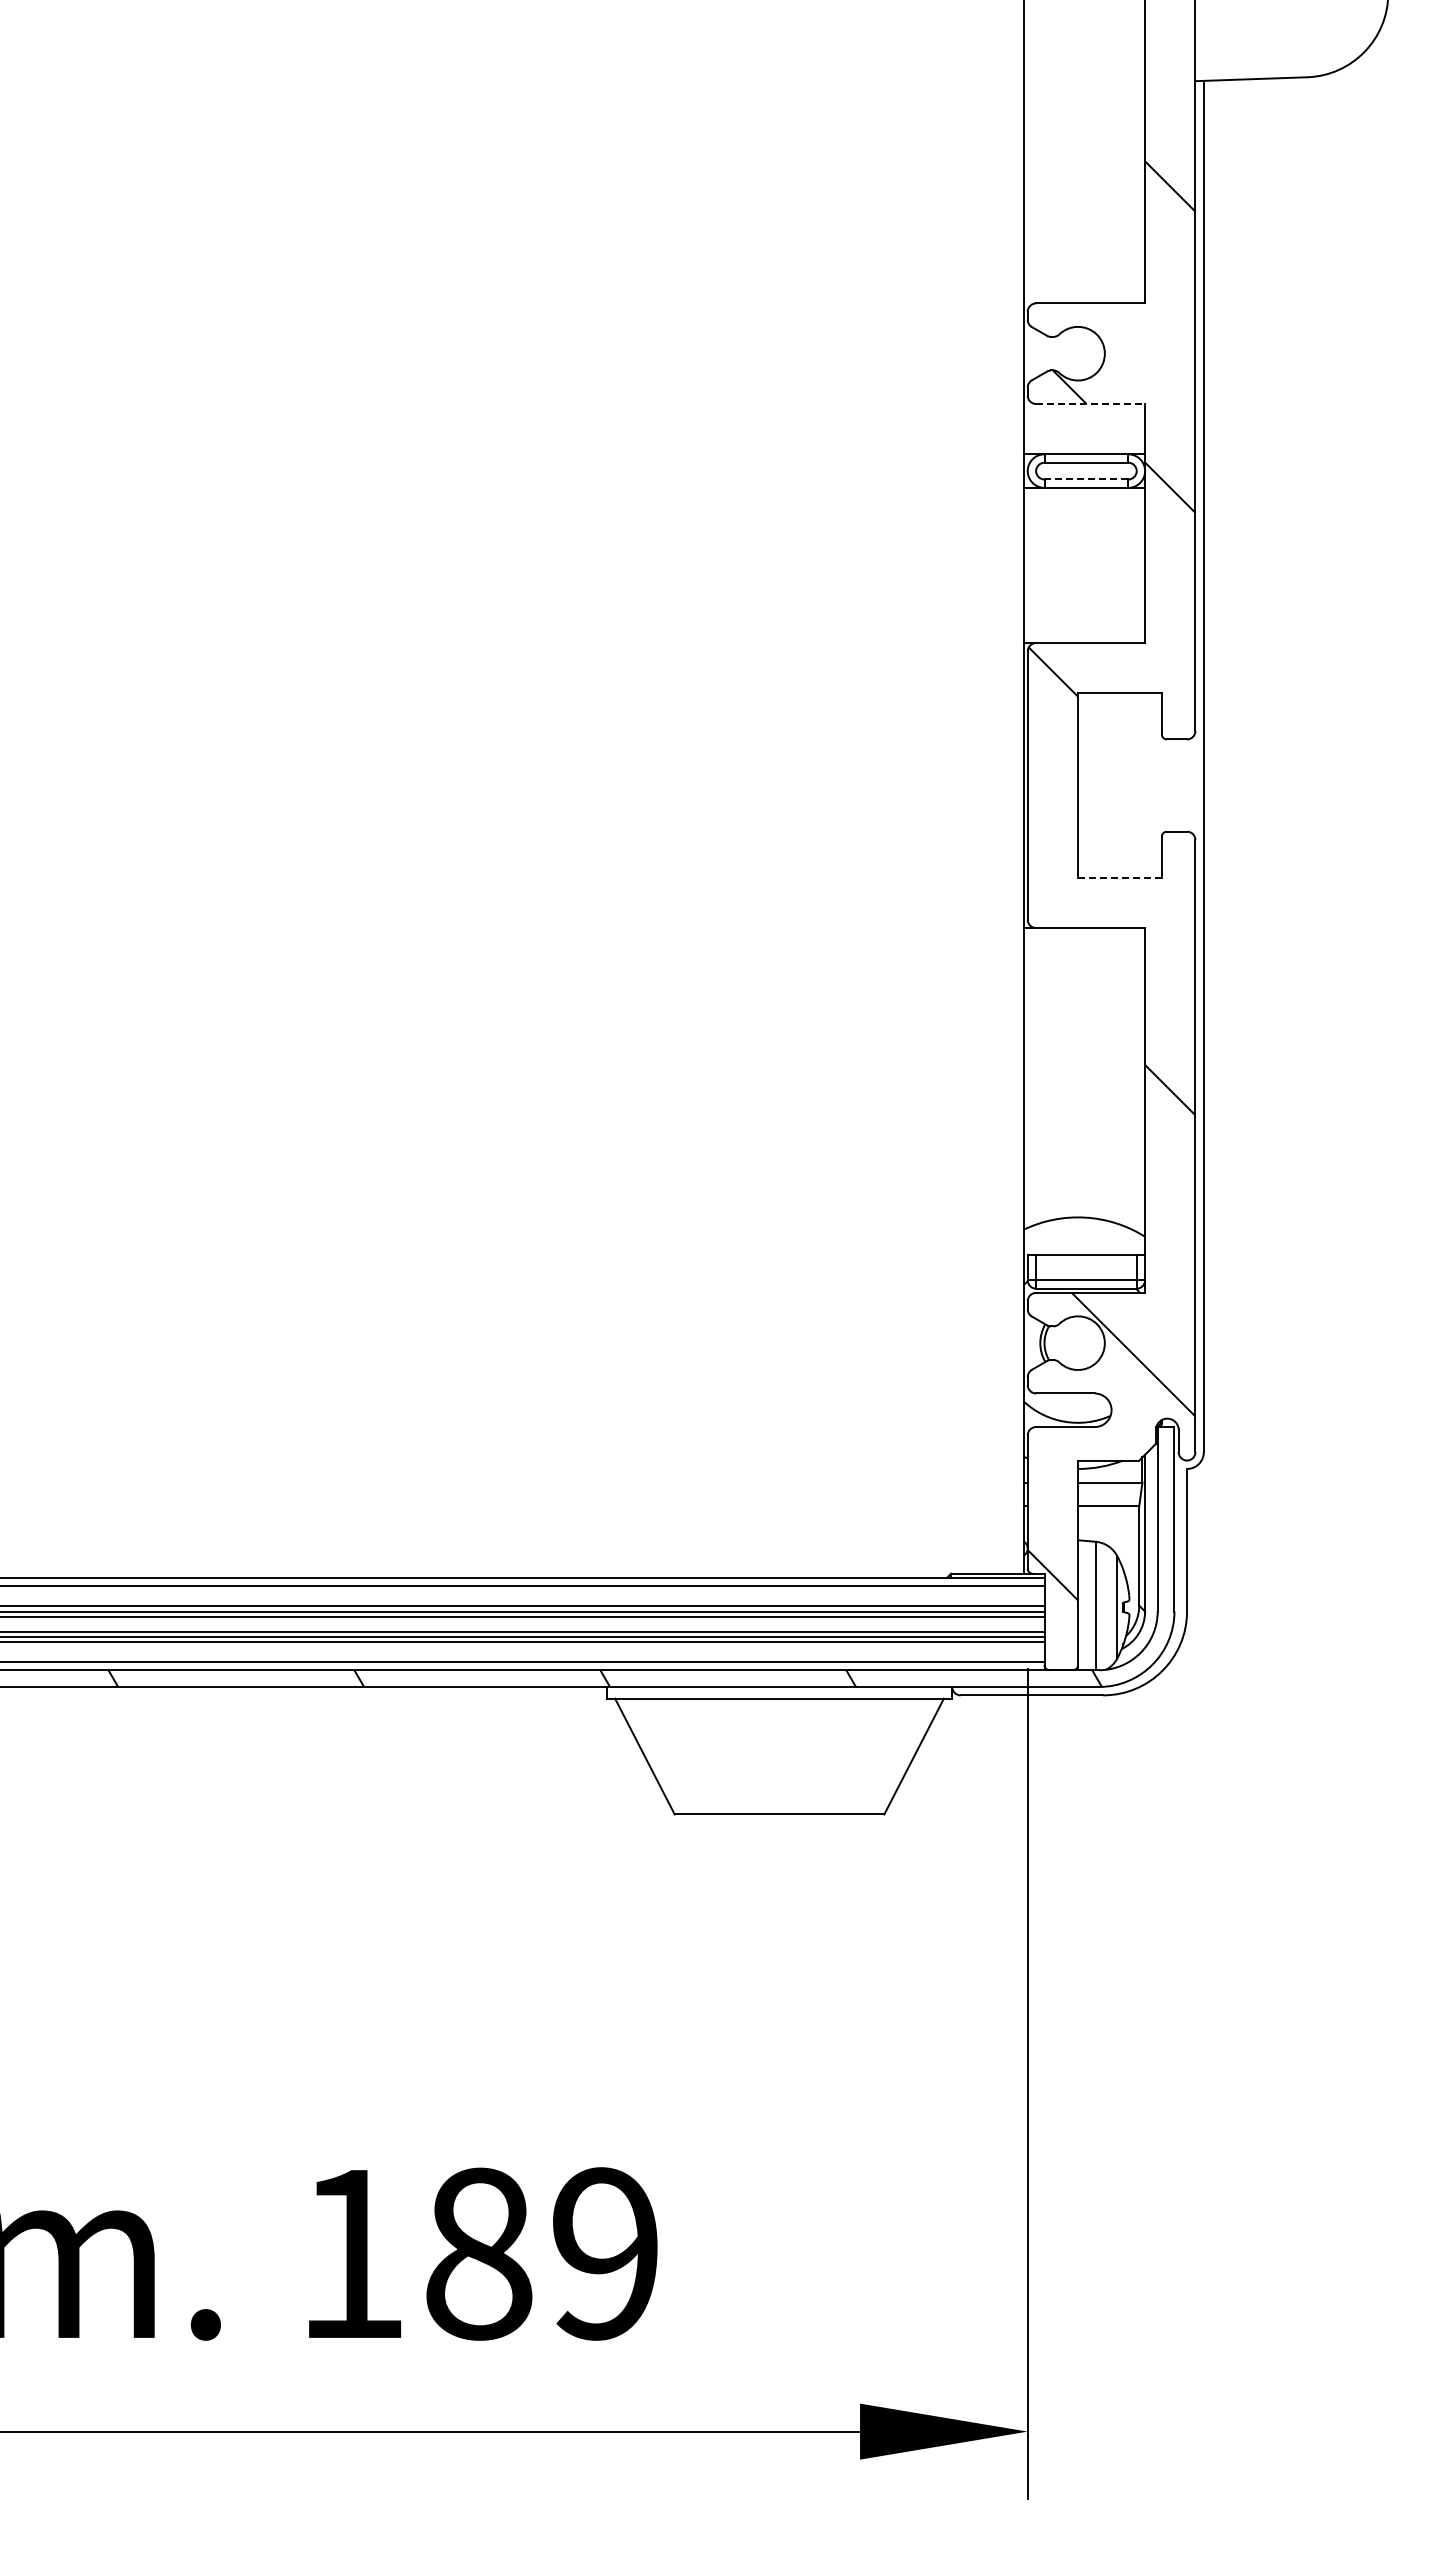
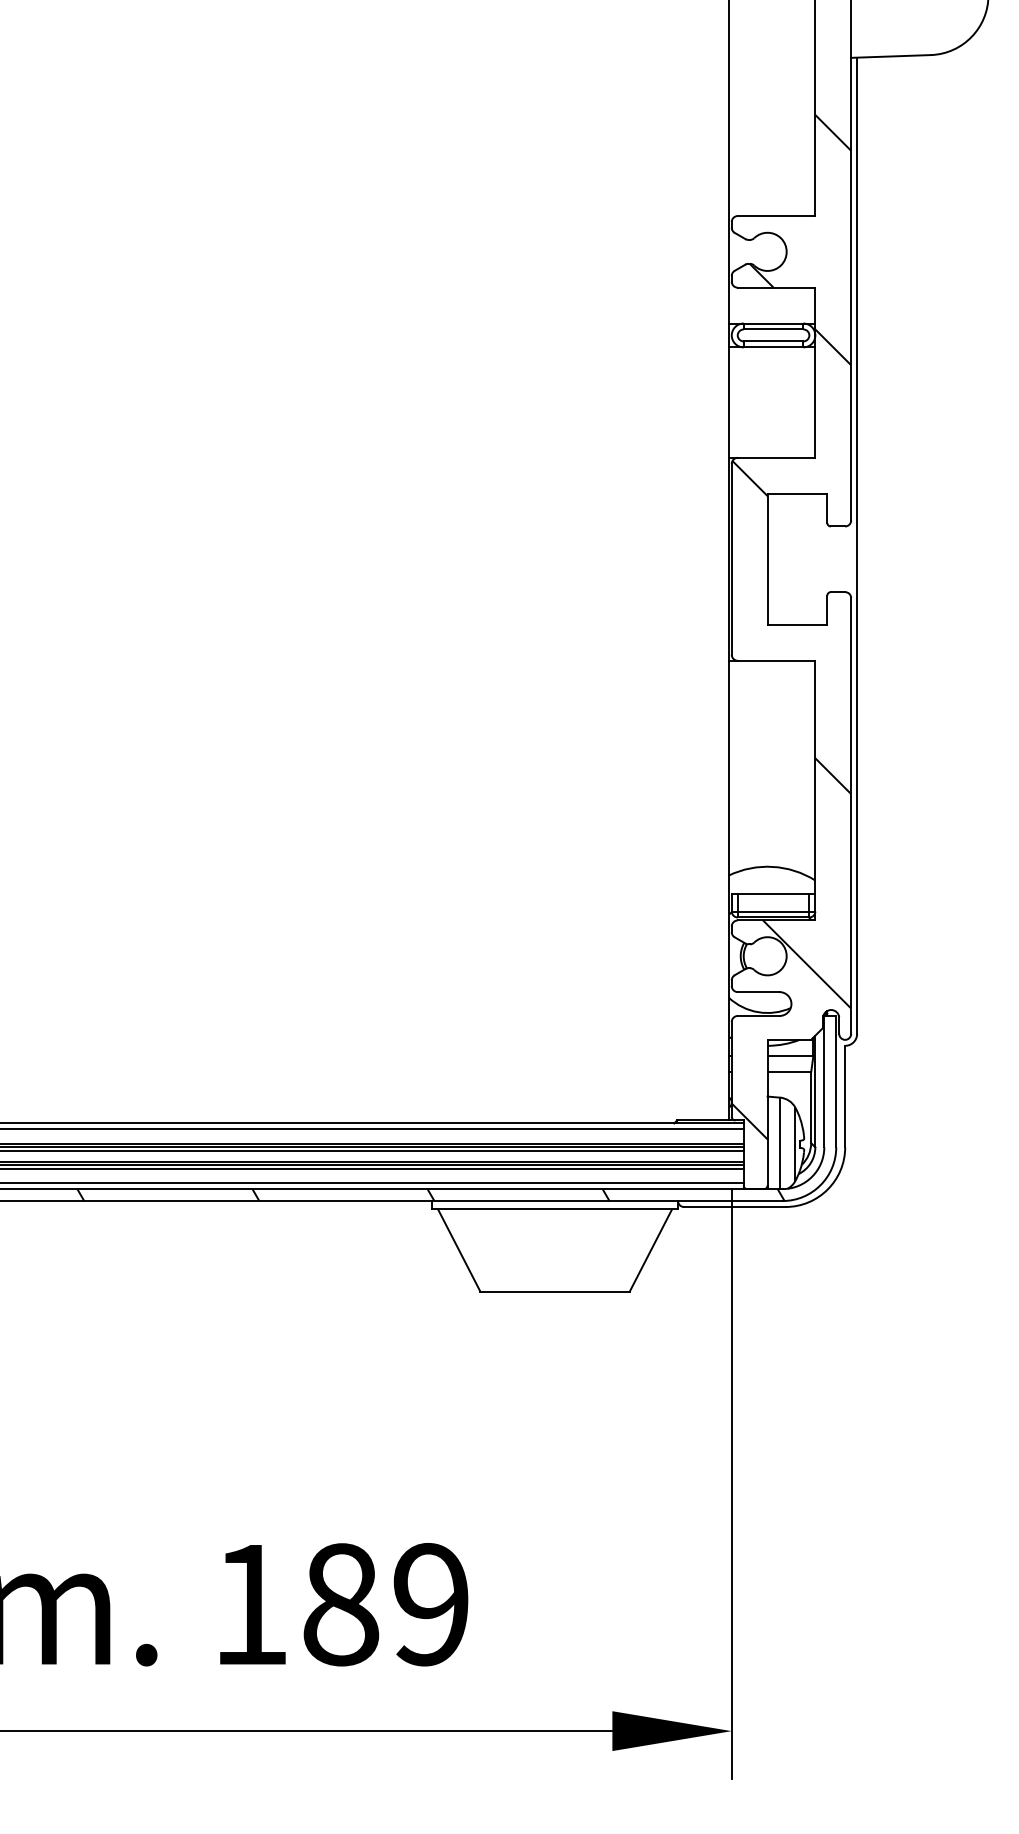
line: (1090, 404) -> (776, 288), dashed -> solid
line: (1086, 479) -> (773, 341), dashed -> solid
line: (1119, 877) -> (797, 624), dashed -> solid

